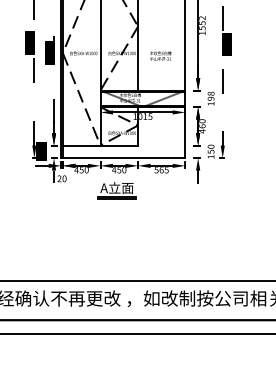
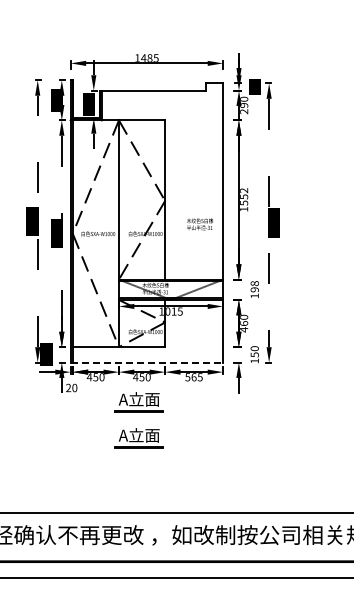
text: (160, 56) -> (199, 224), moved
line: (123, 158) -> (147, 362), solid -> dashed
part: (116, 219) -> (138, 438), added

